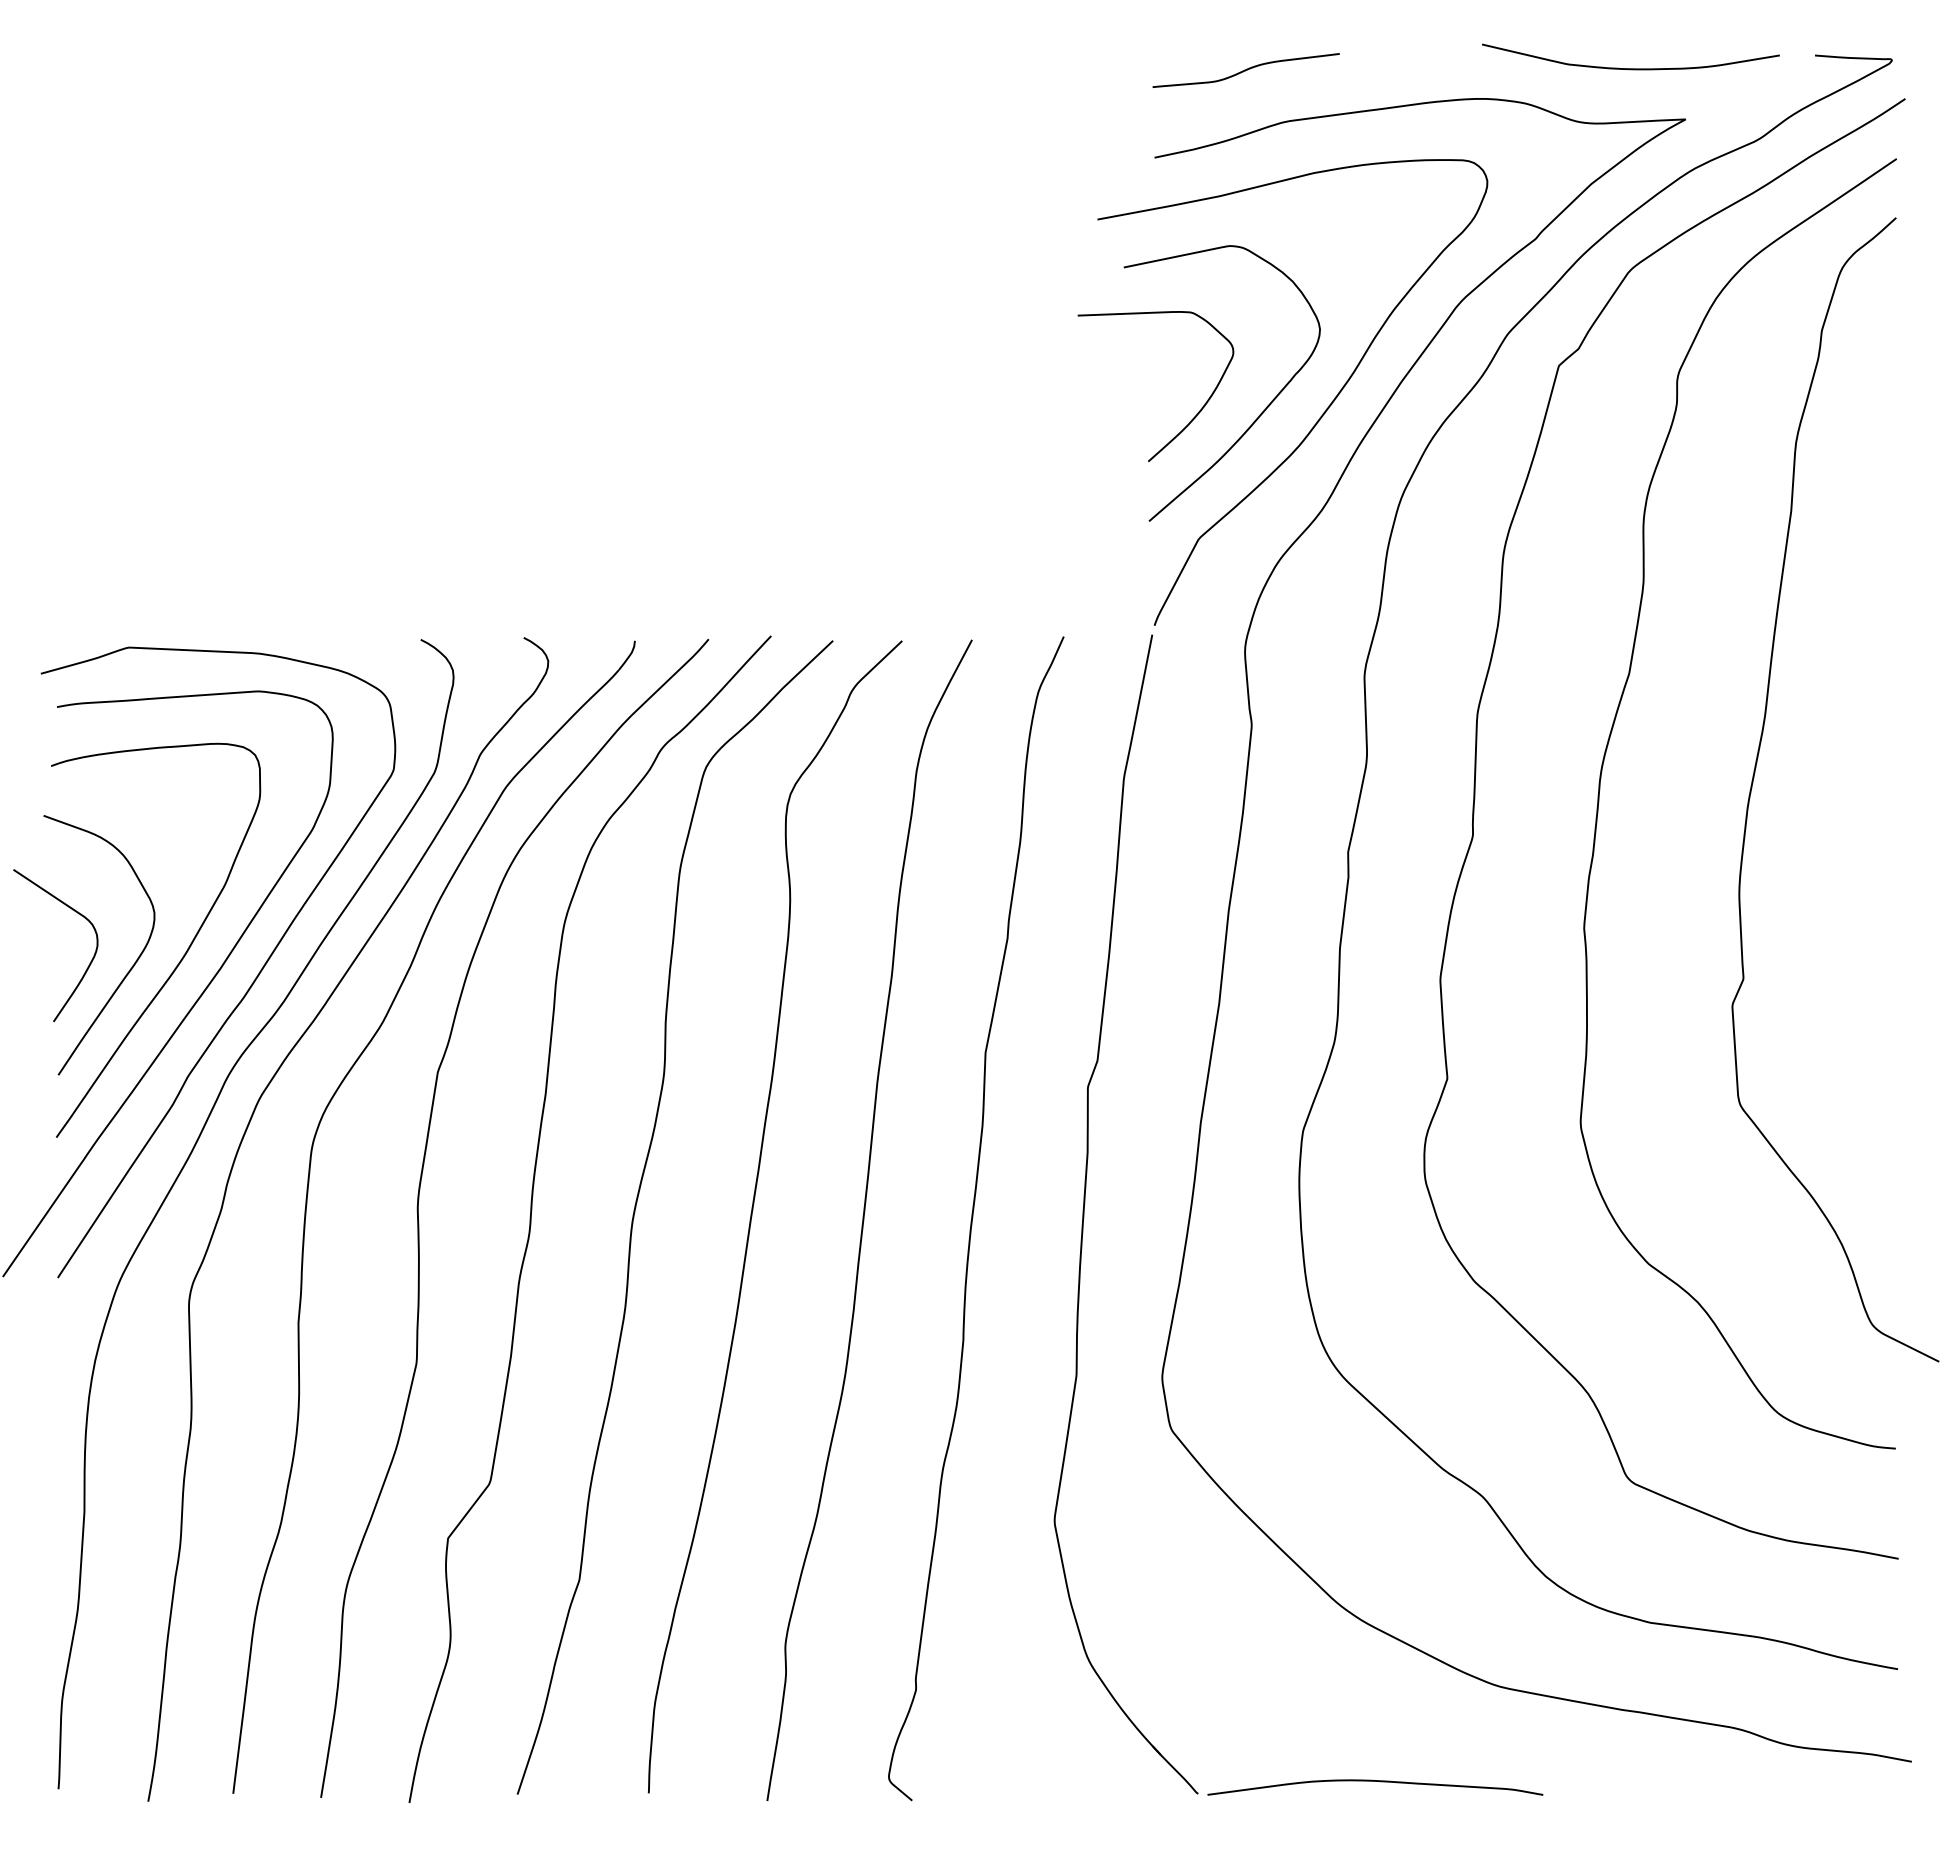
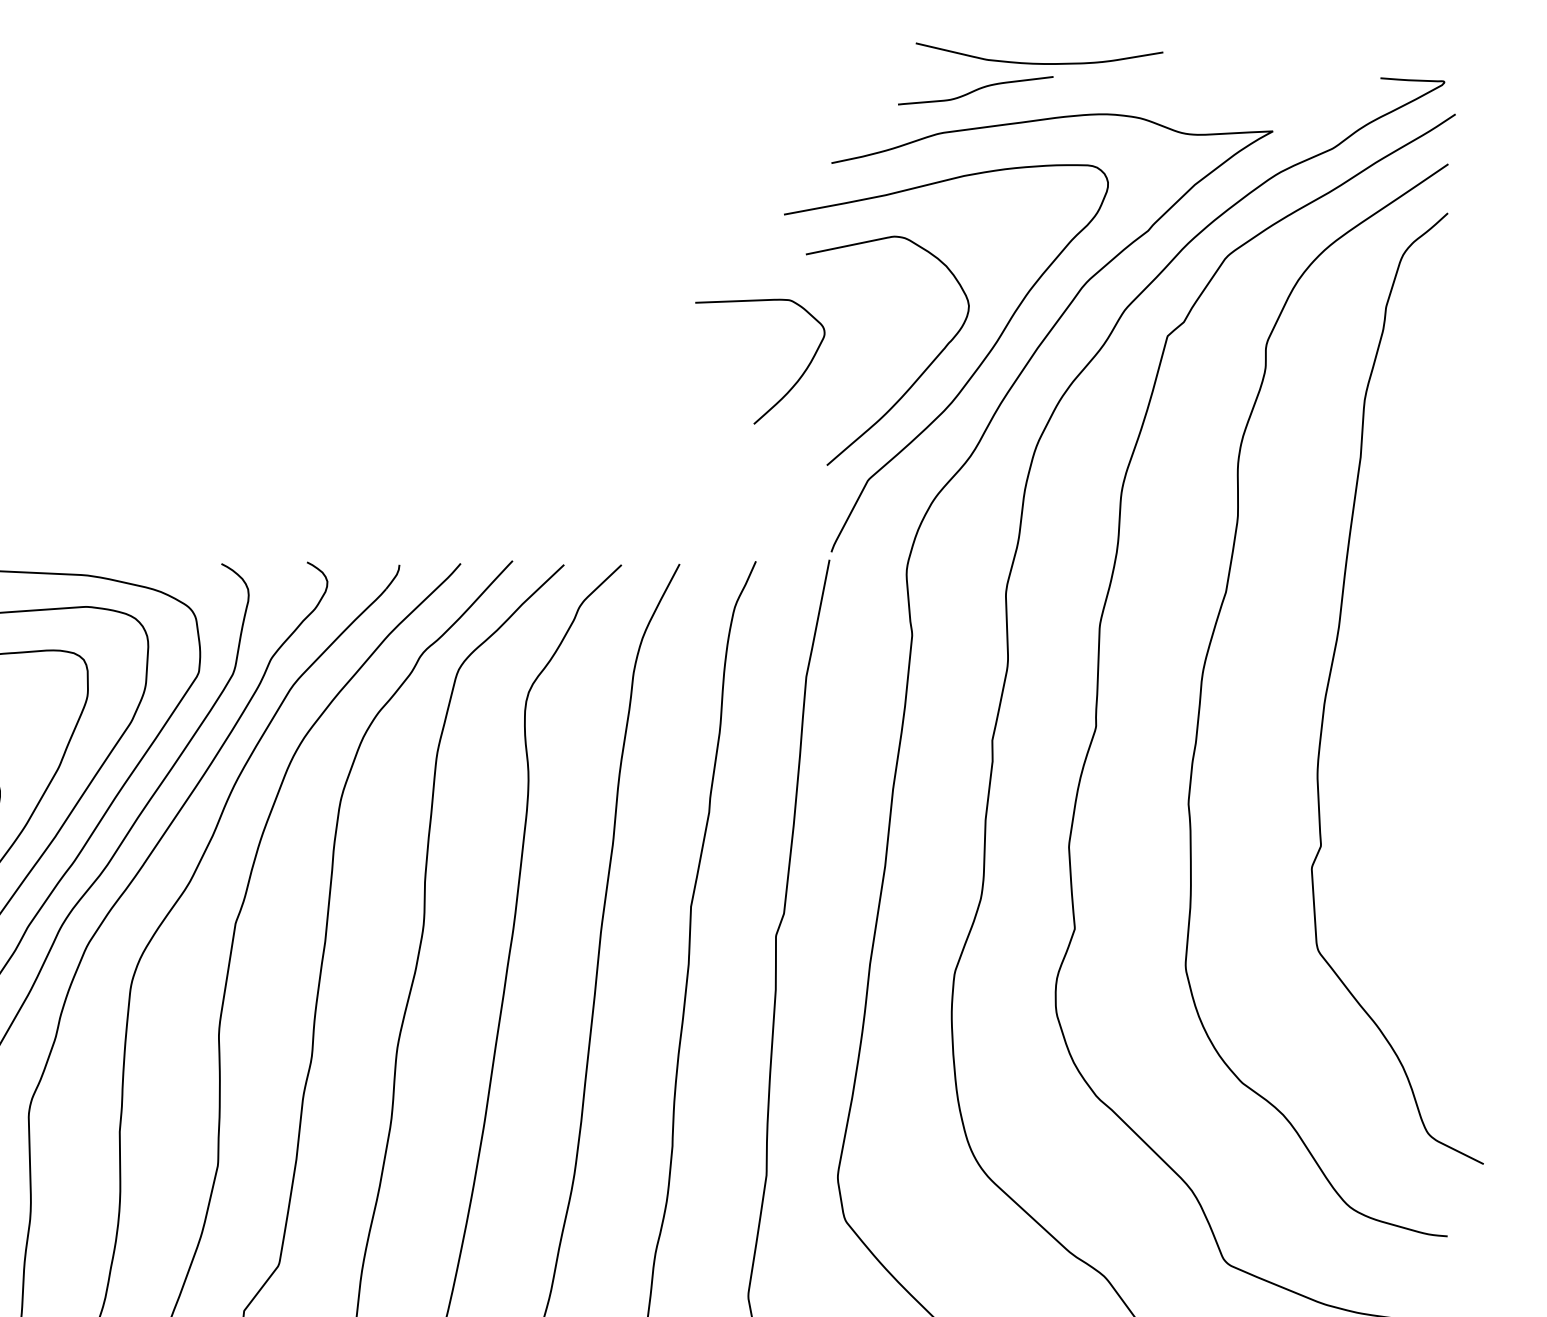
curve: (1630, 68) -> (1039, 63), moved
curve: (1245, 70) -> (975, 90), moved
curve: (1190, 420) -> (788, 389), moved

